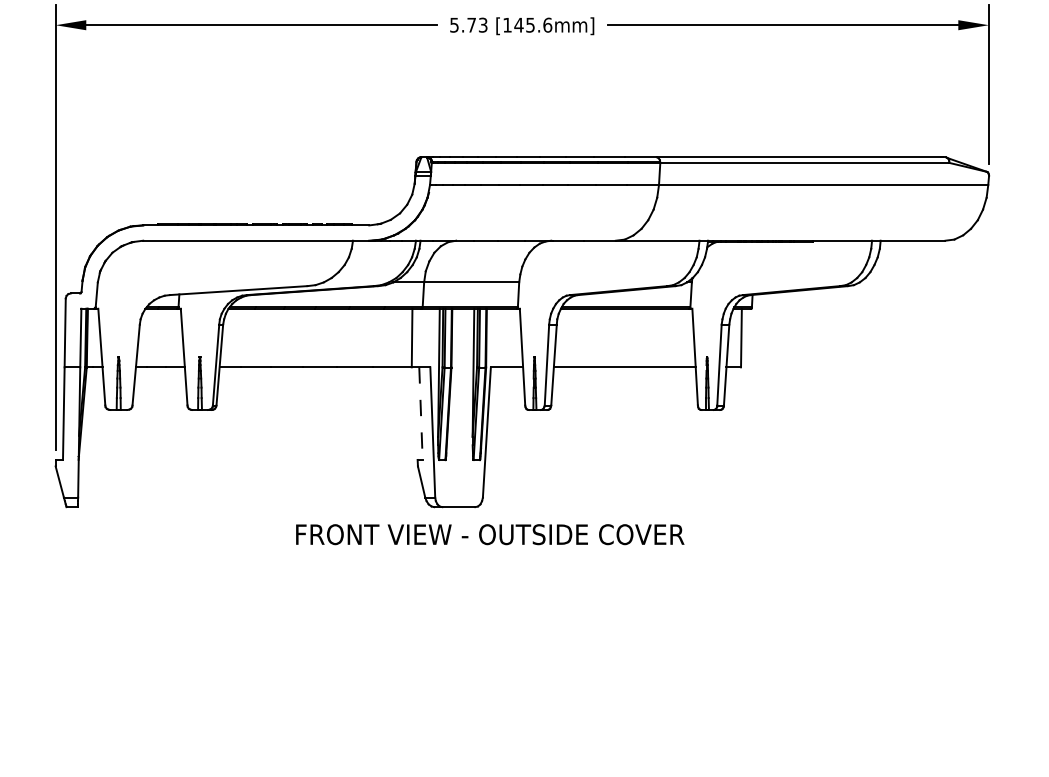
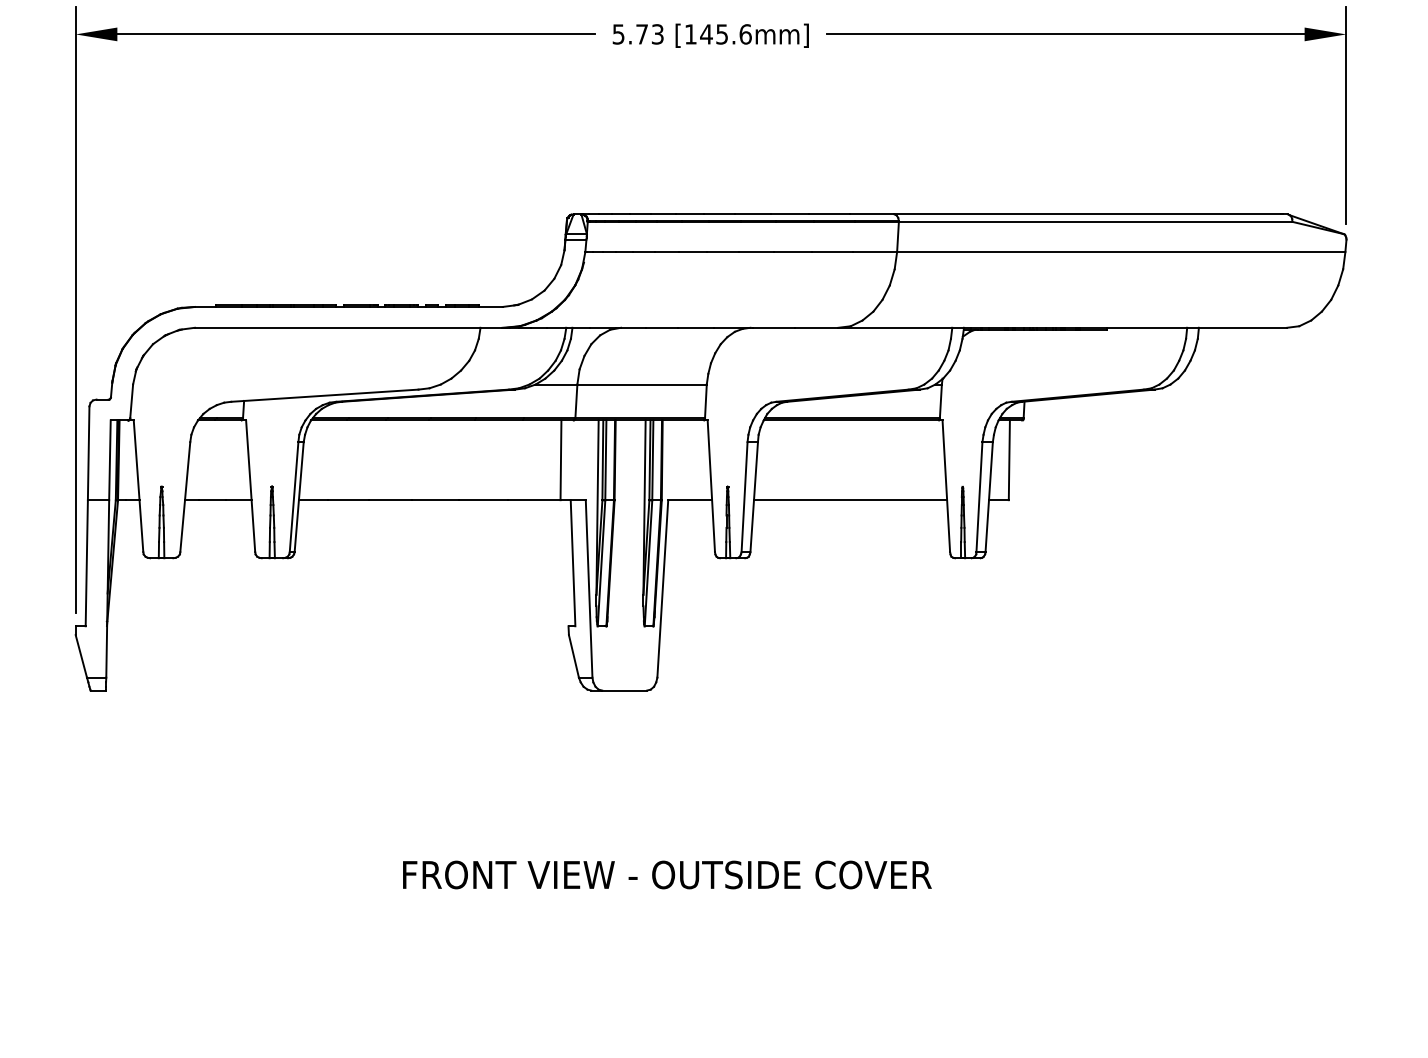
line: (421, 413) -> (573, 563), dashed -> solid
text: (490, 534) -> (667, 874), moved

